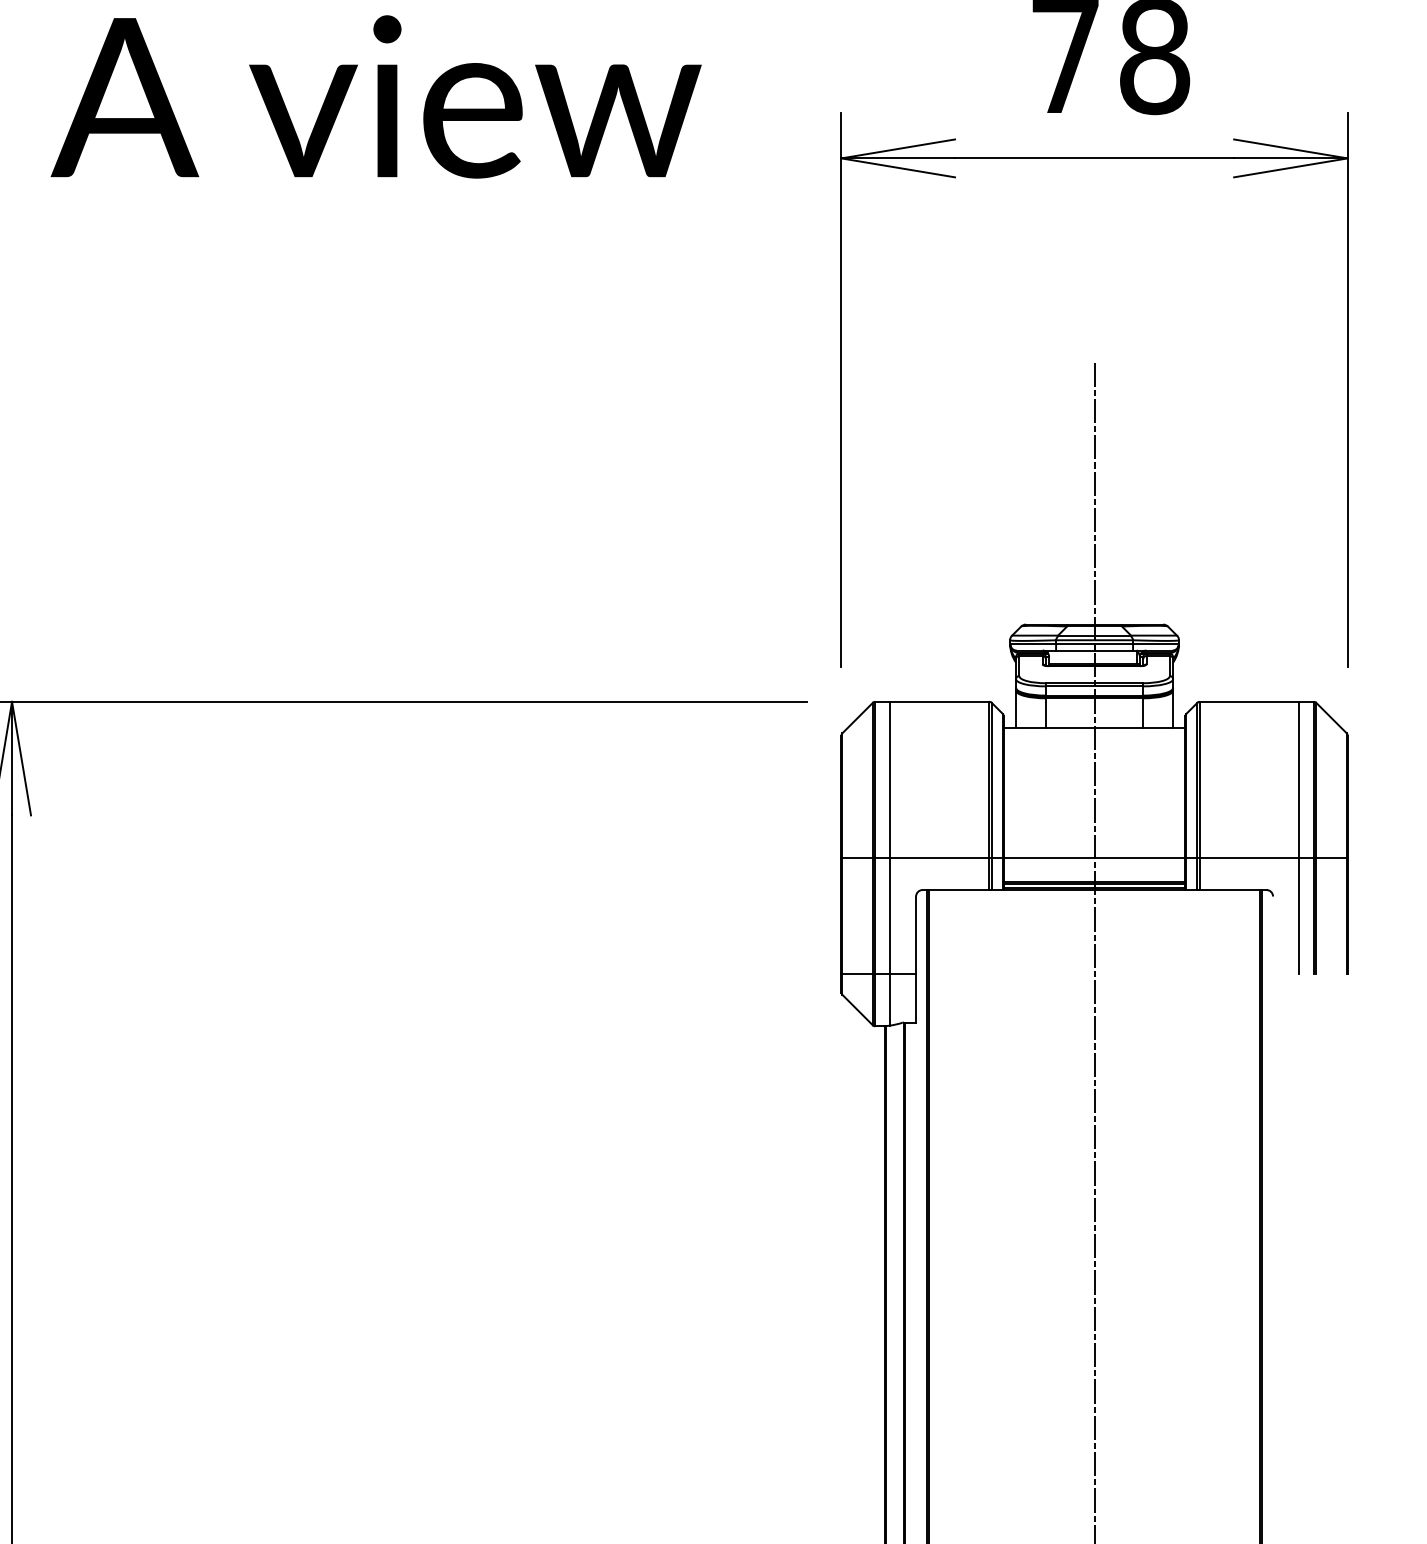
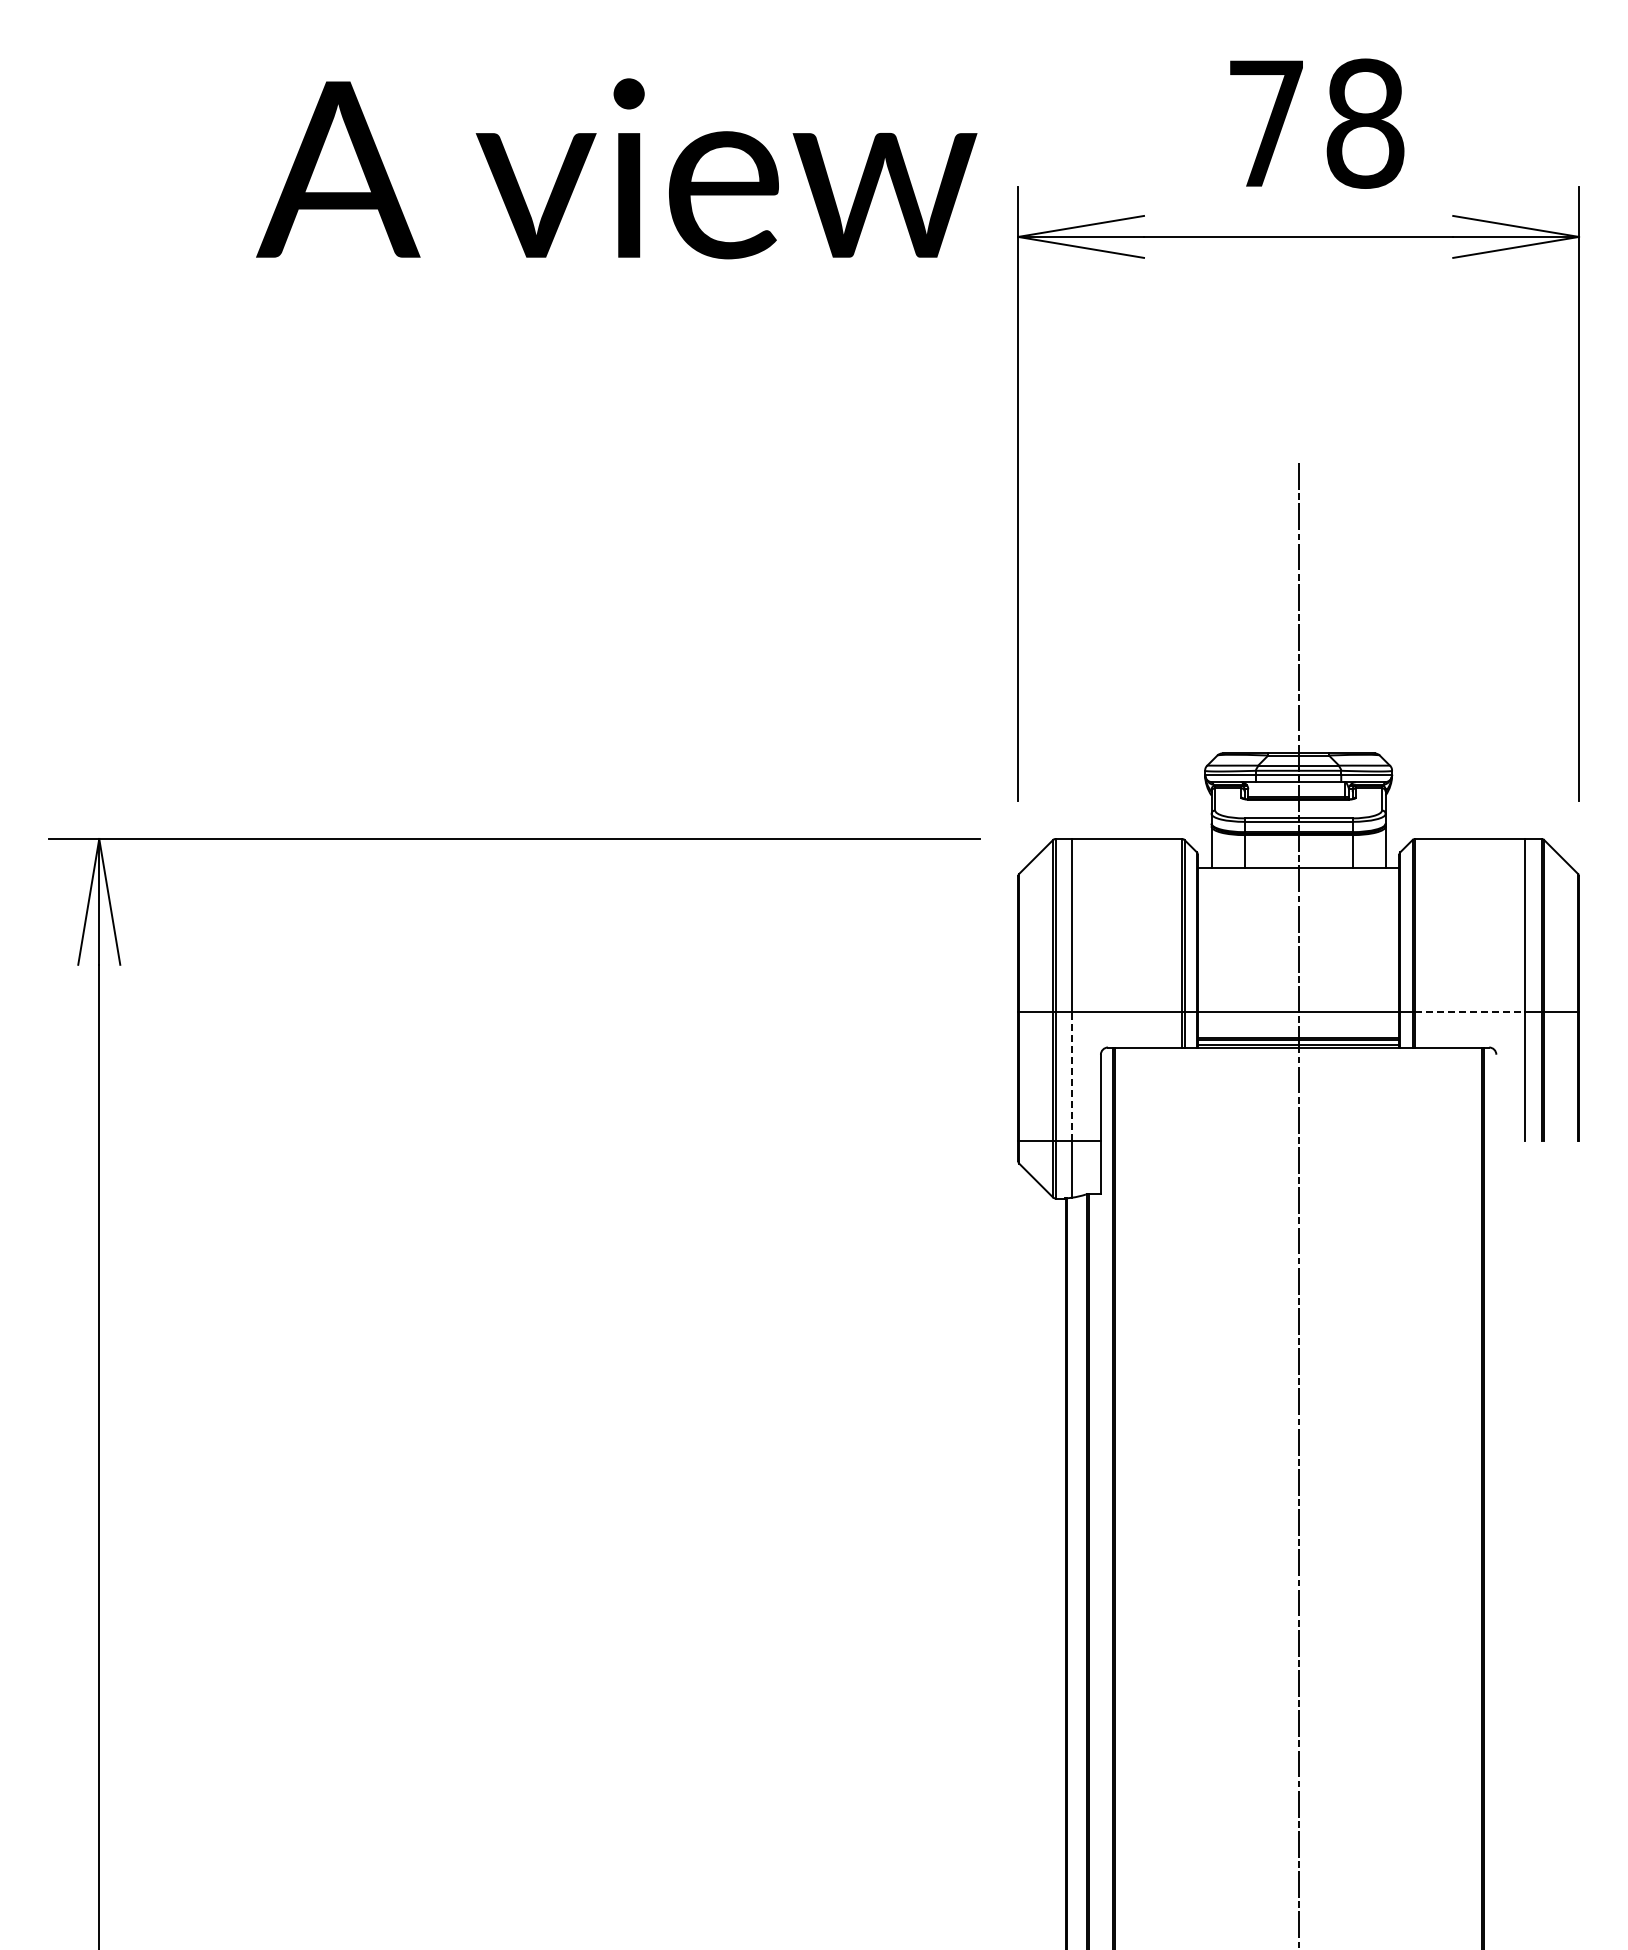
text: (376, 96) -> (616, 168), moved
line: (1249, 857) -> (1470, 1011), solid -> dashed
line: (890, 916) -> (1072, 1076), solid -> dashed

